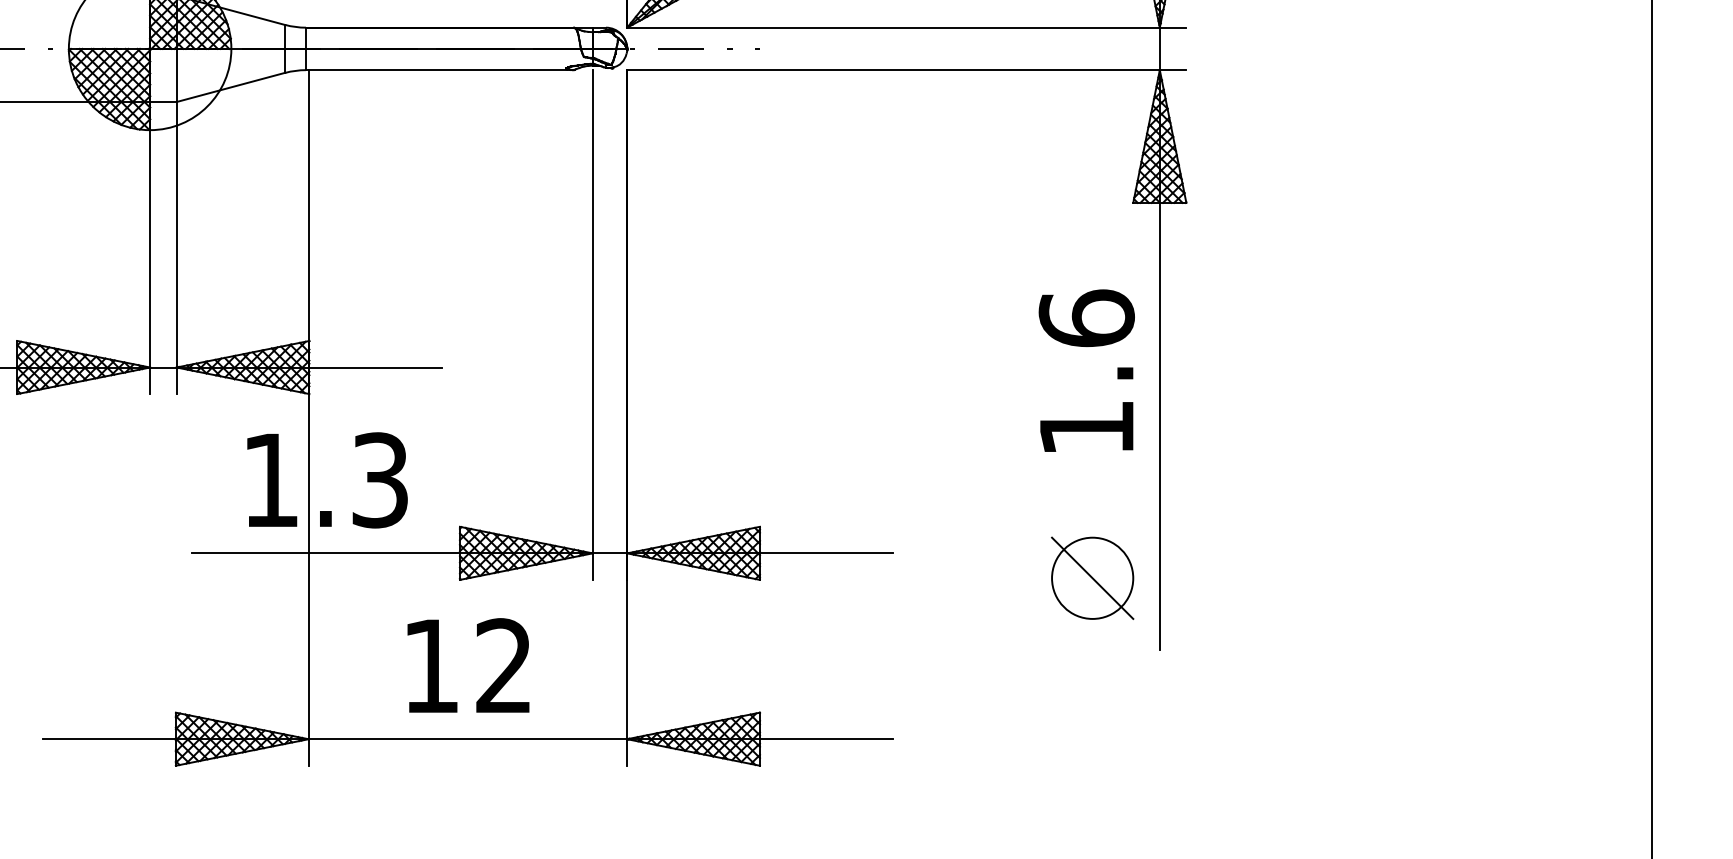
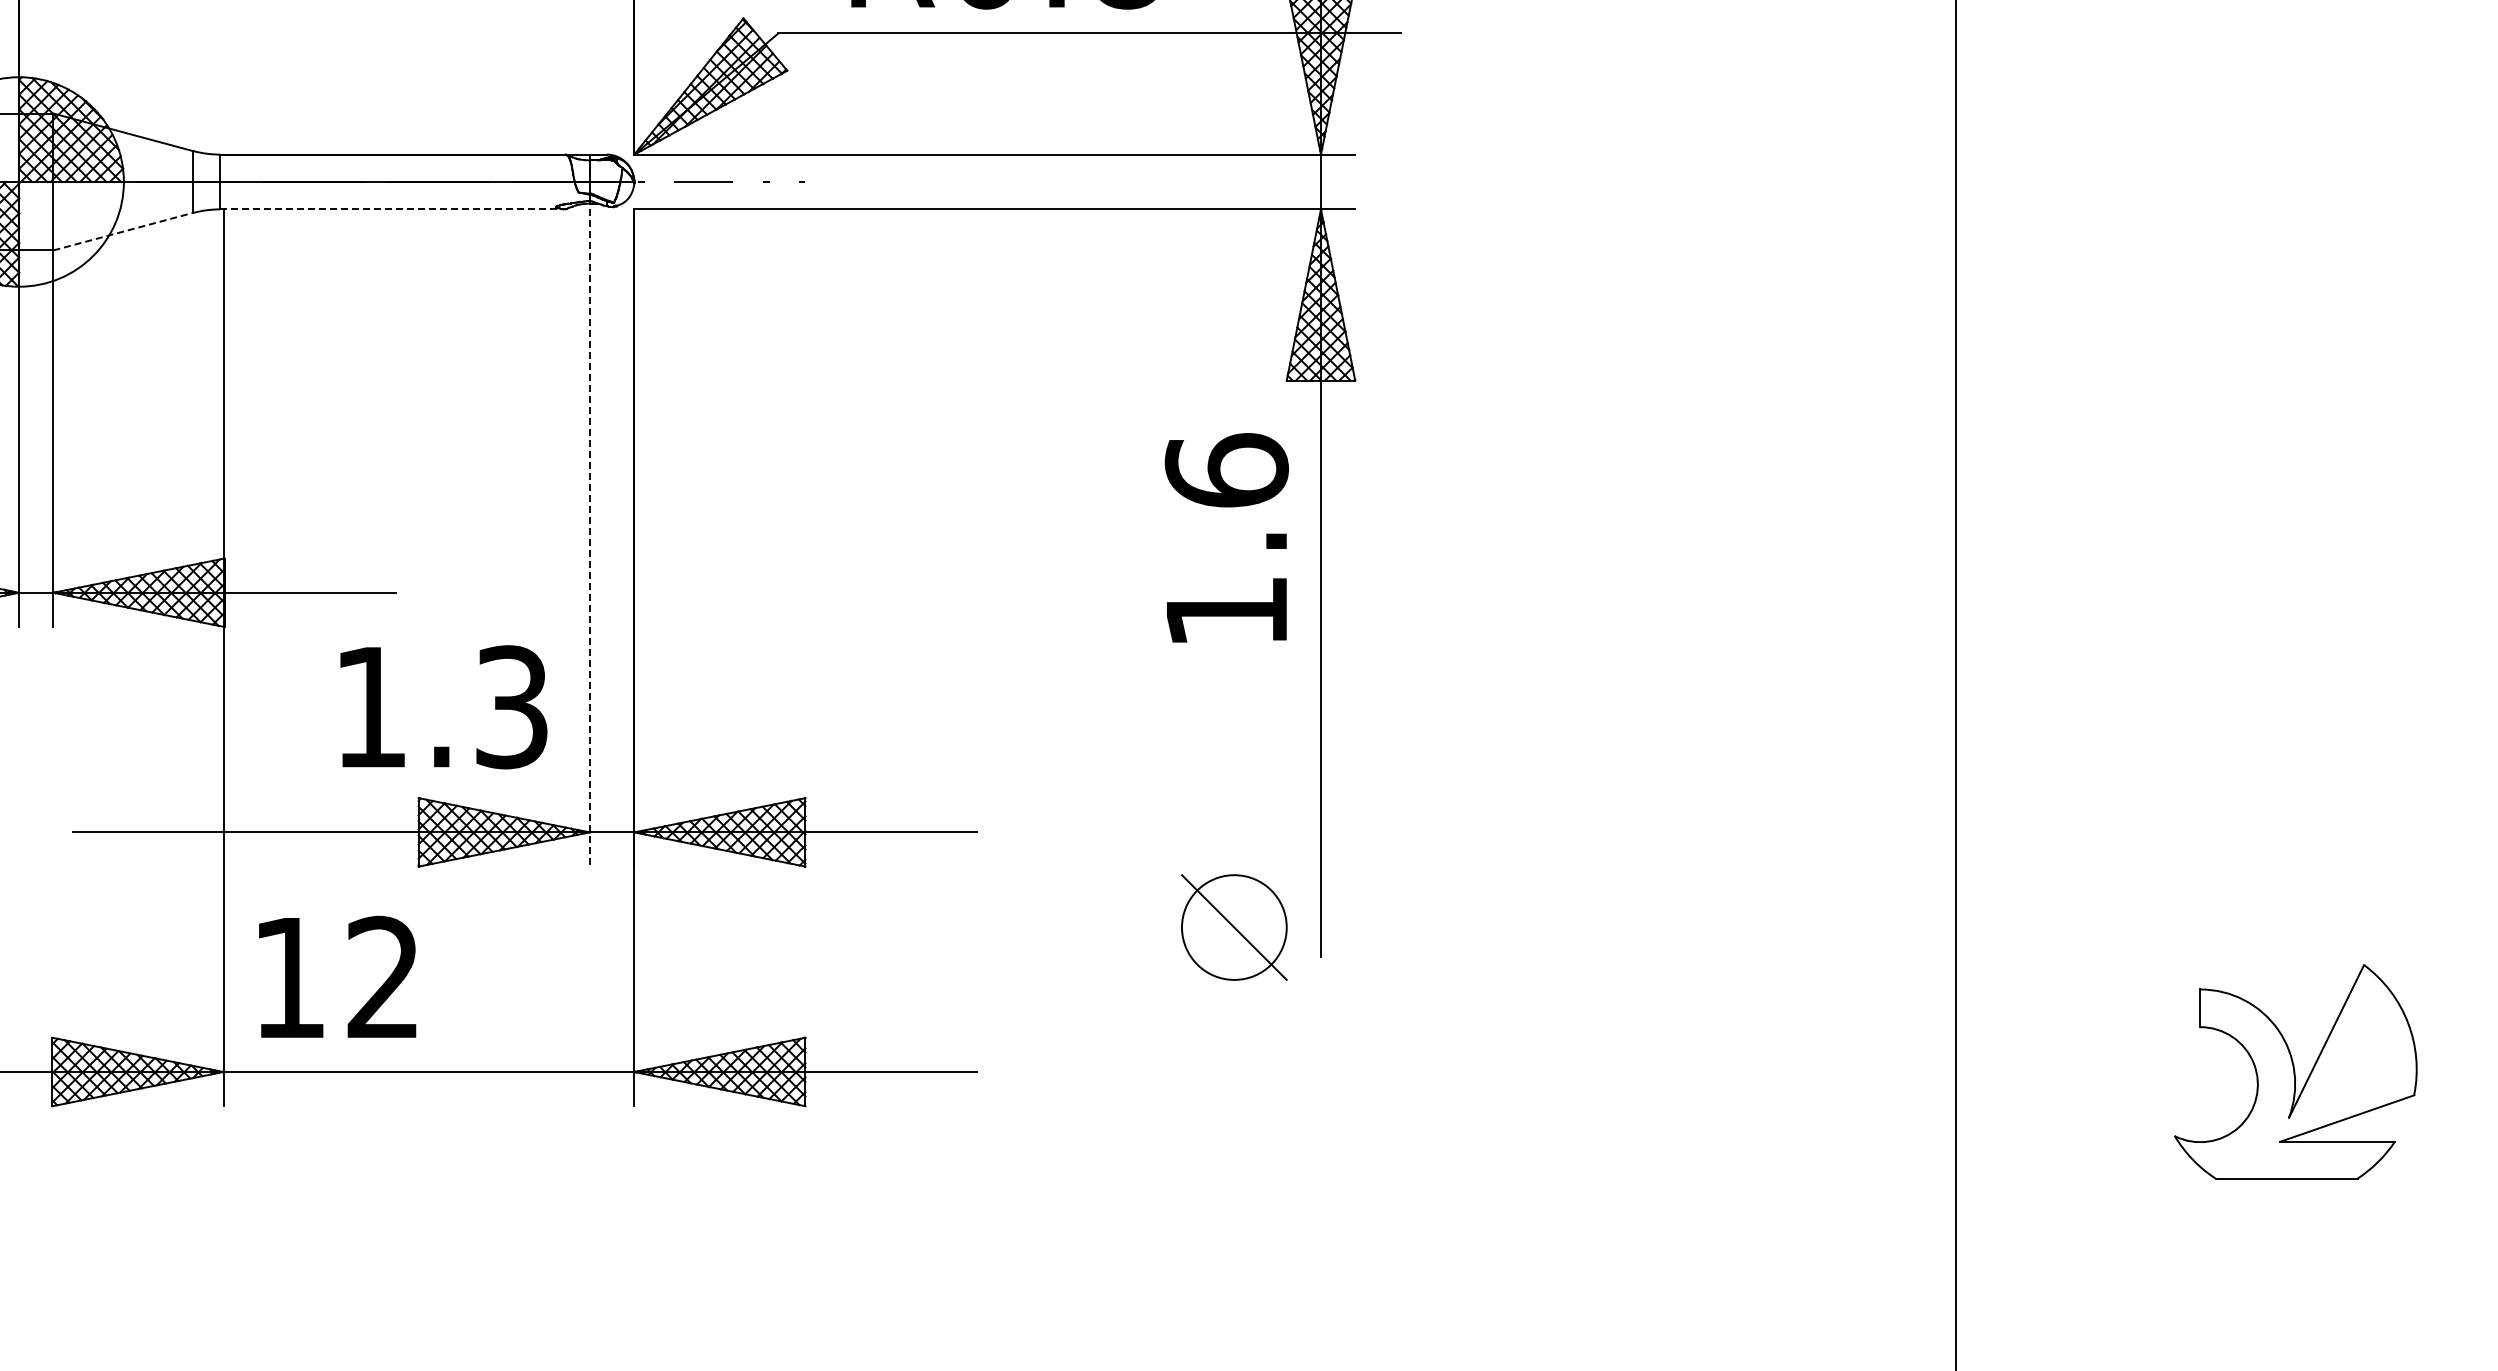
line: (439, 70) -> (392, 209), solid -> dashed
line: (231, 87) -> (123, 231), solid -> dashed
line: (592, 325) -> (589, 538), solid -> dashed
text: (1086, 370) -> (1226, 537), moved
text: (327, 480) -> (443, 707), moved
part: (1092, 578) -> (1234, 927), moved
text: (468, 665) -> (337, 976), moved

